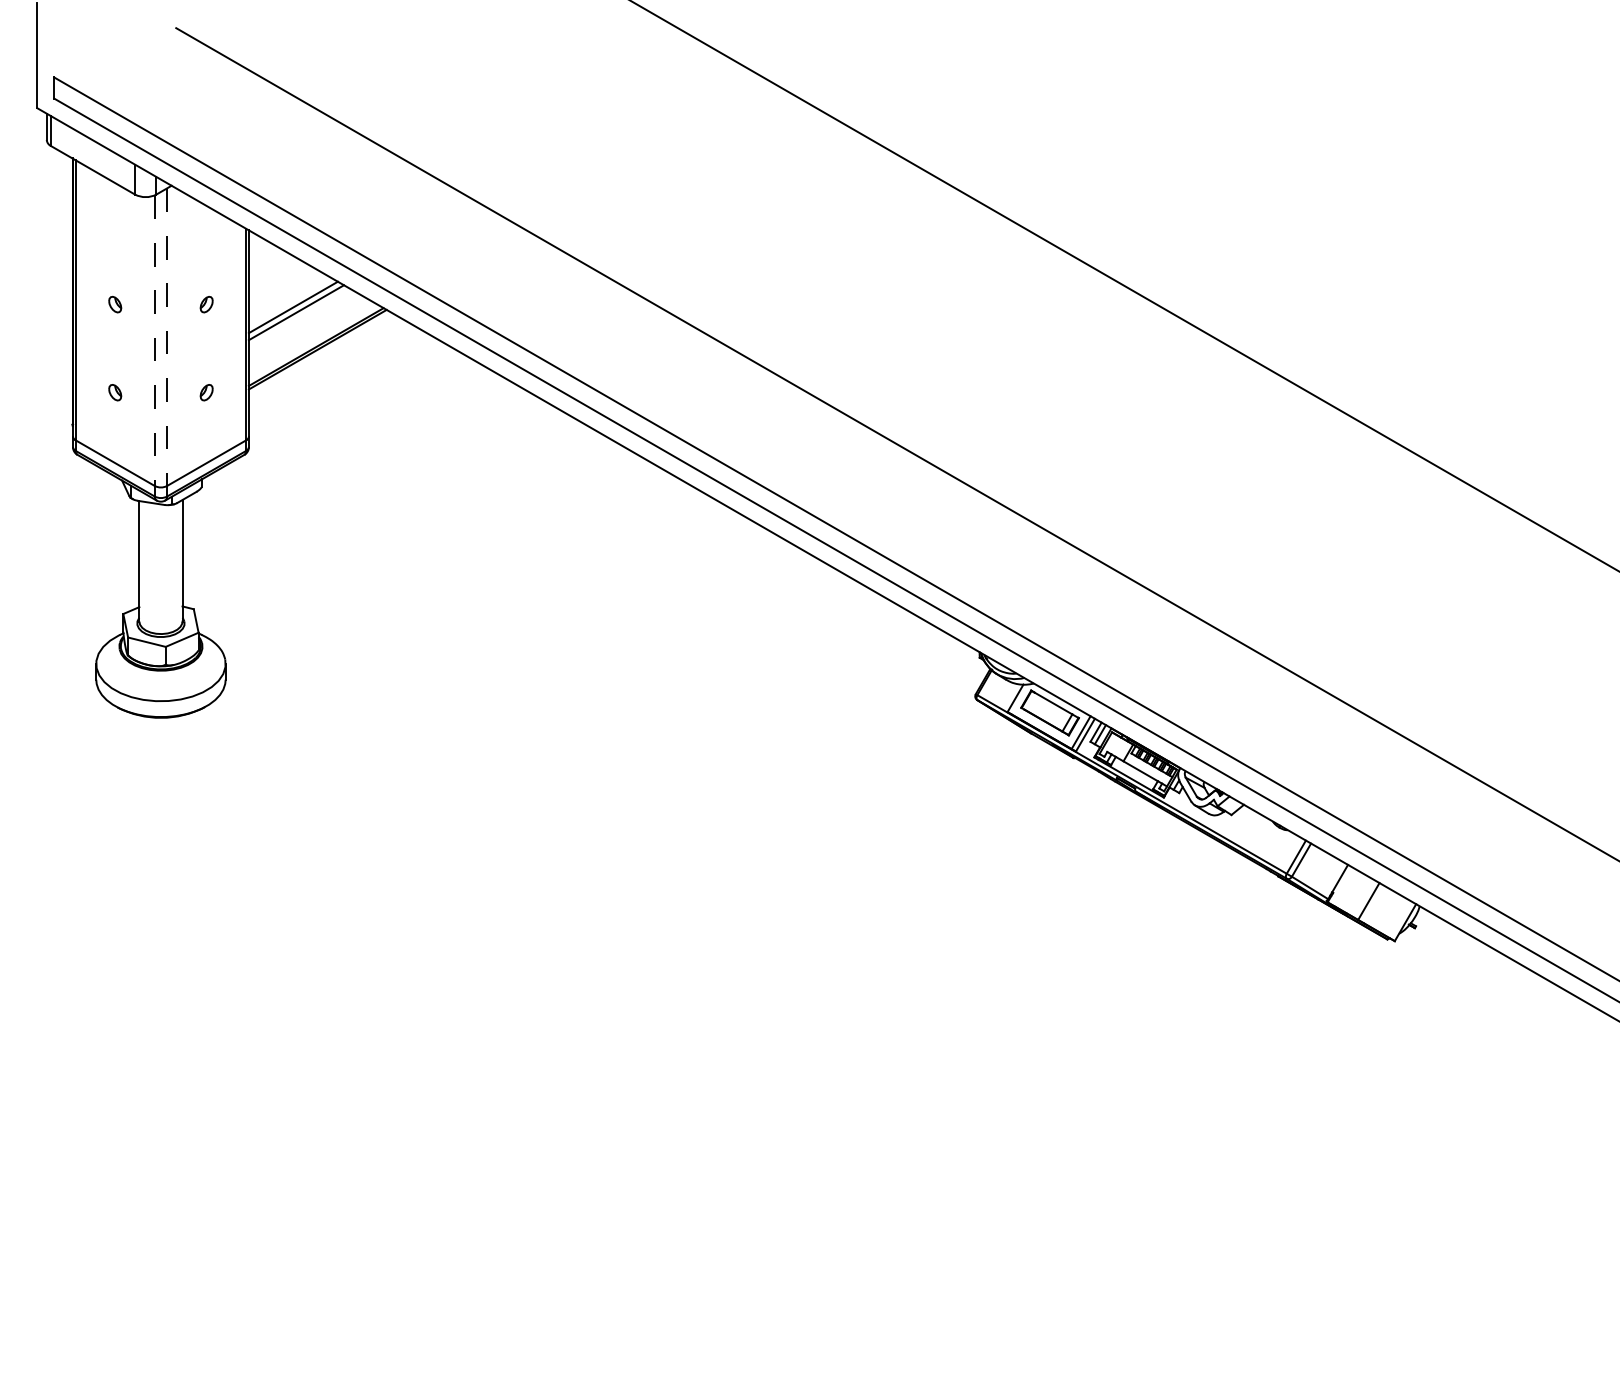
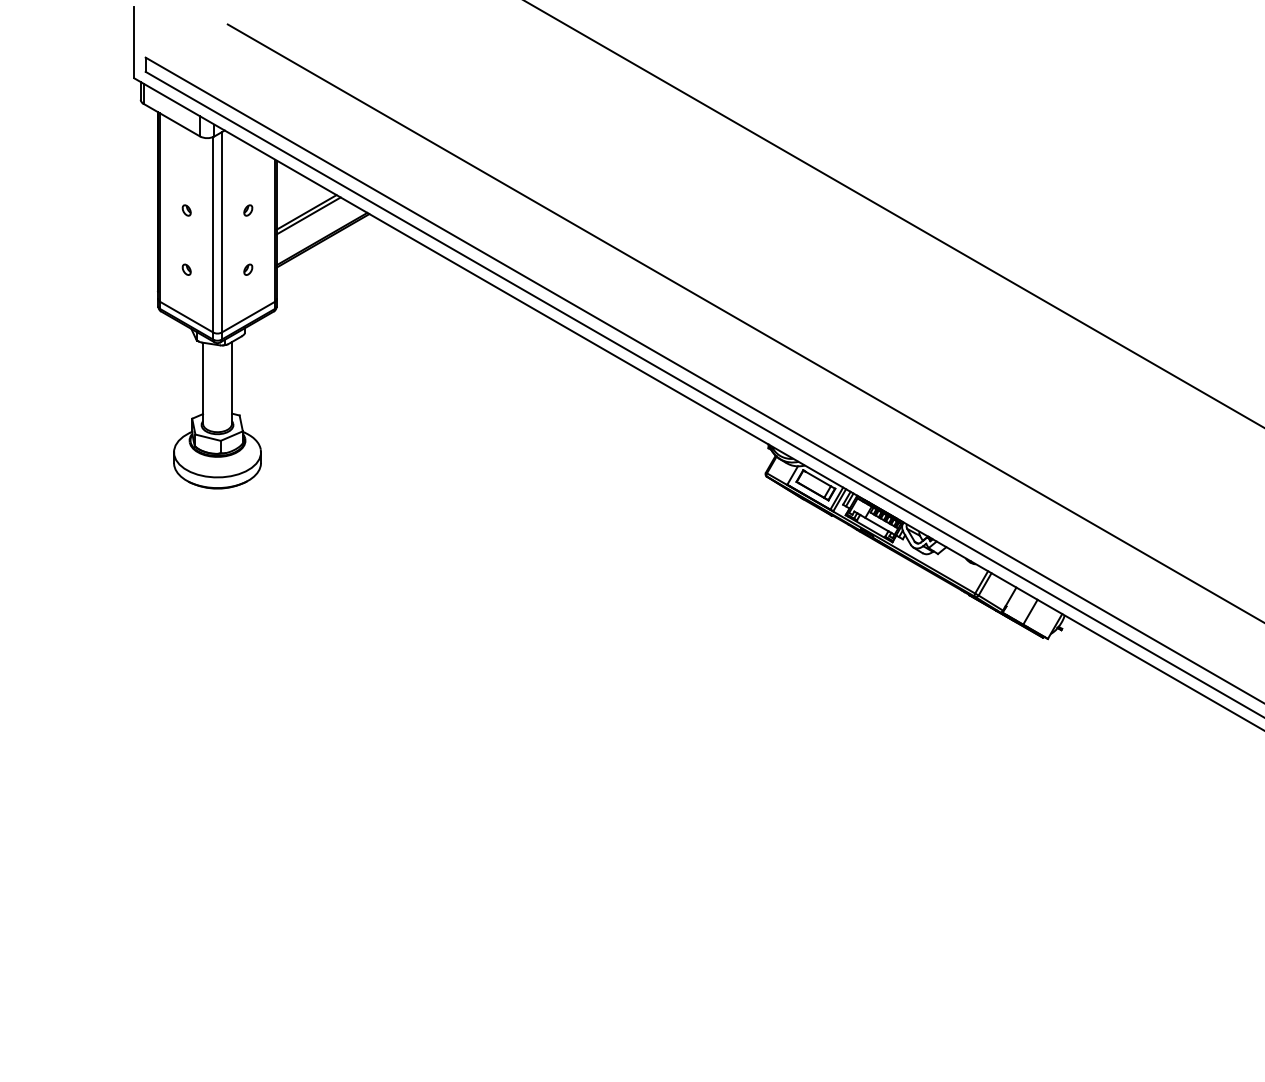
line: (166, 337) -> (221, 232), dashed -> solid
line: (154, 340) -> (213, 234), dashed -> solid

